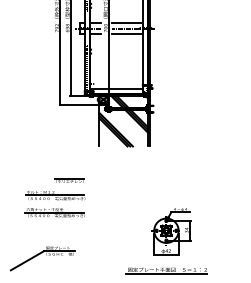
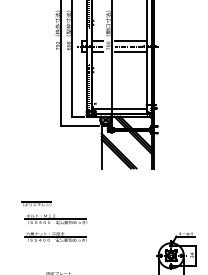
line: (69, 180) -> (36, 203), moved

